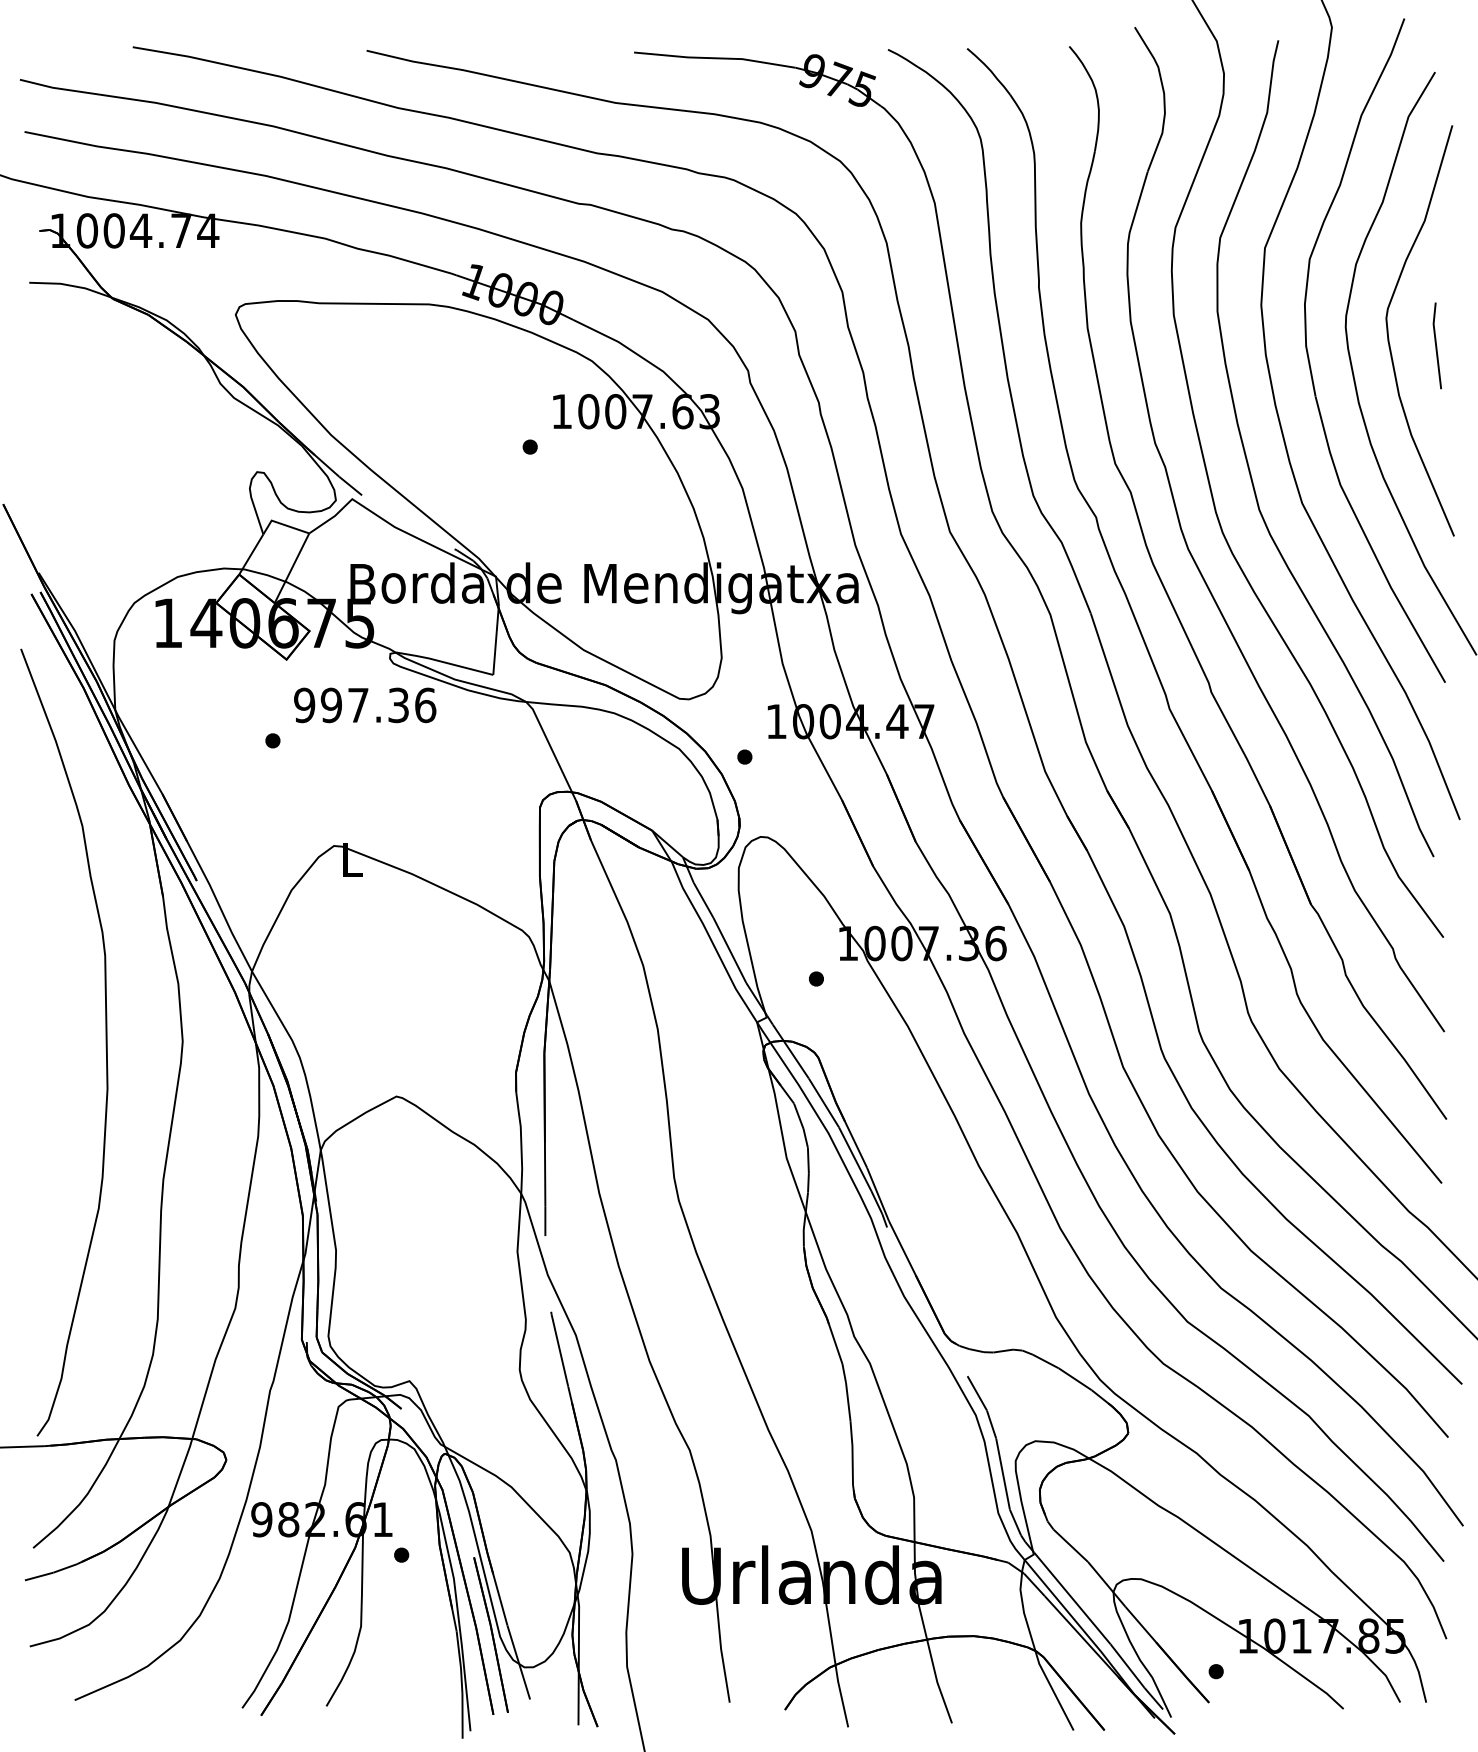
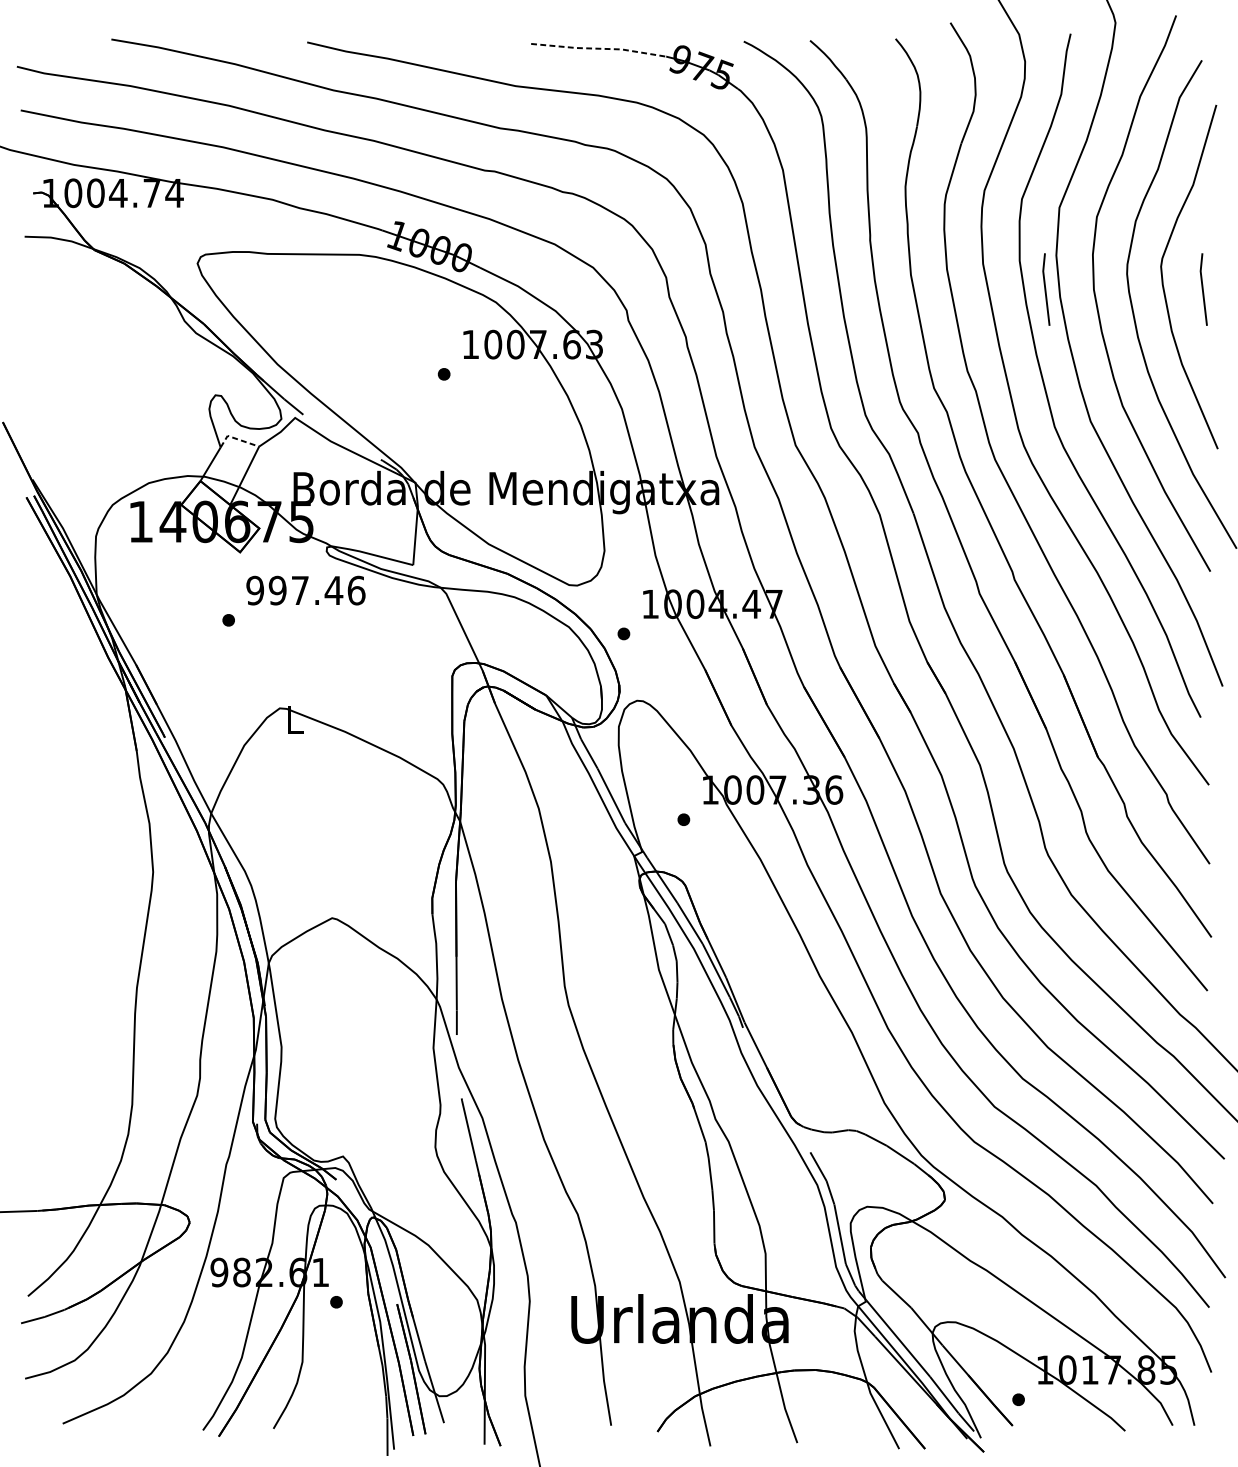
line: (714, 58) -> (598, 48), solid -> dashed
line: (1248, 345) -> (1045, 289), added
line: (282, 524) -> (236, 439), solid -> dashed
text: (398, 705) -> (333, 590), 997.36 -> 997.46
curve: (105, 1042) -> (88, 872), removed

